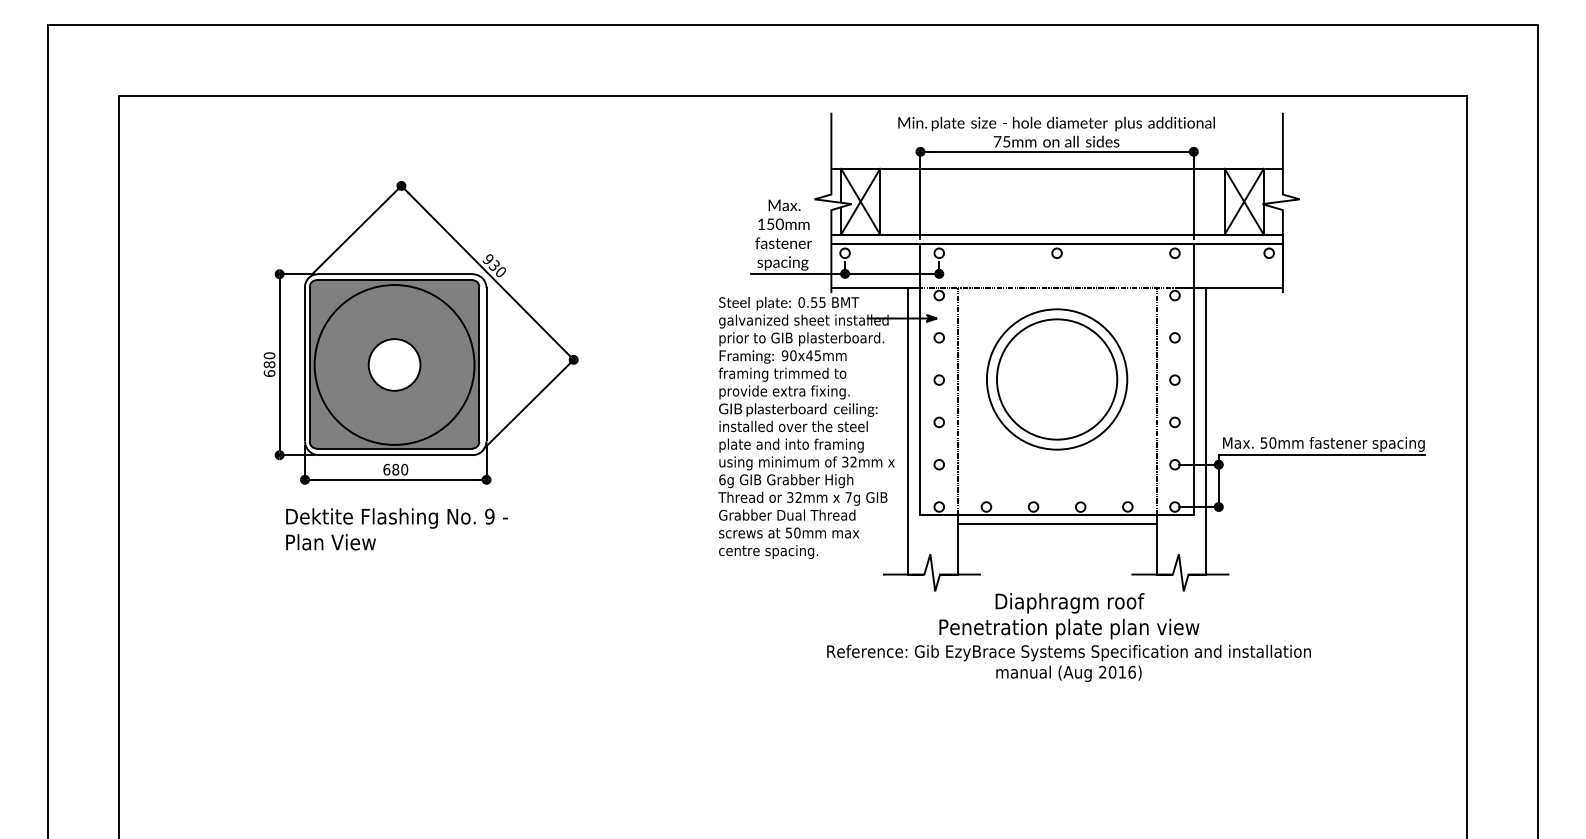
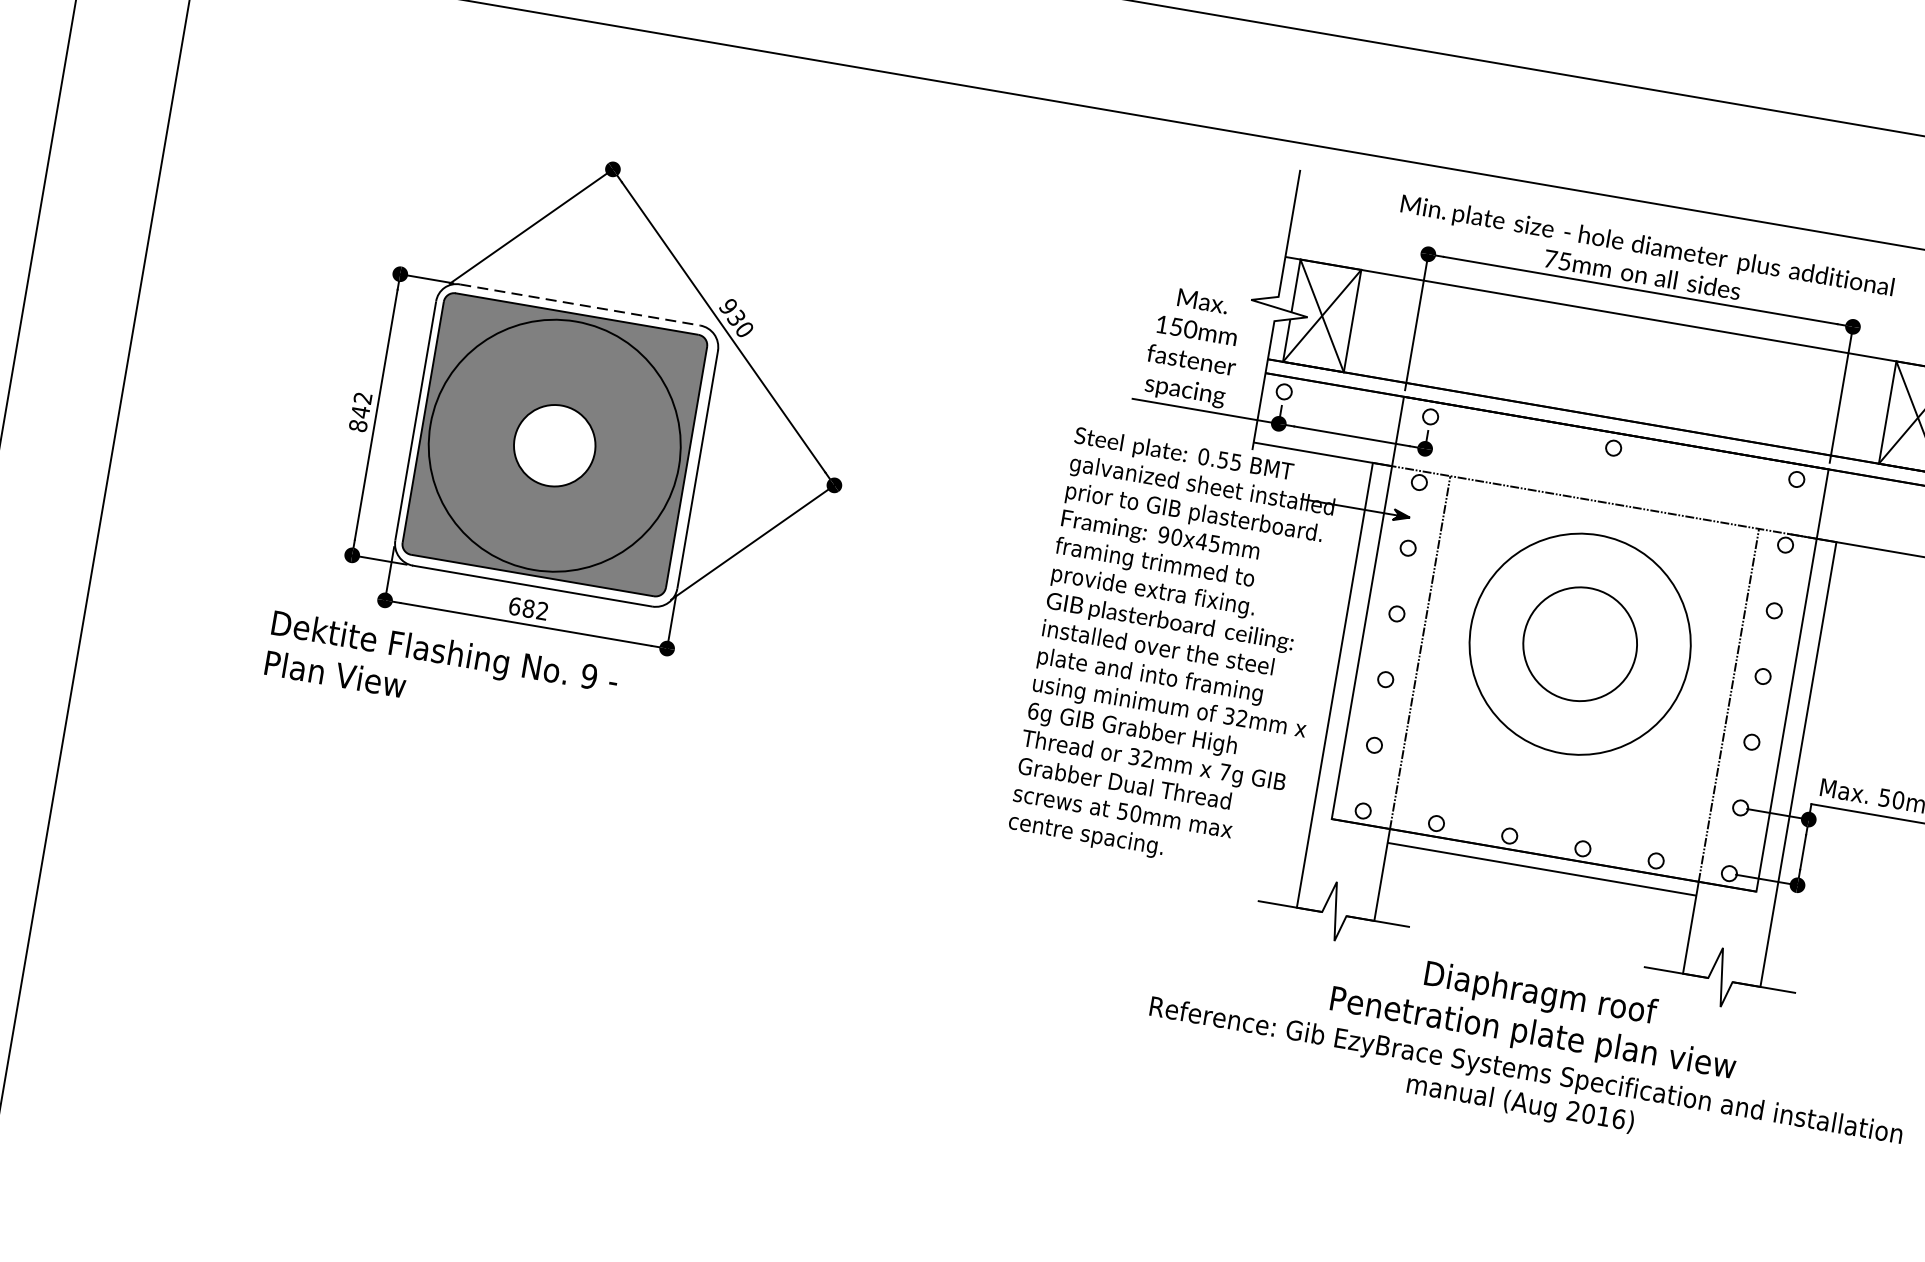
line: (395, 274) -> (580, 305), solid -> dashed
text: (269, 364) -> (360, 411), 680 -> 842
circle: (1056, 379) -> (1579, 644), size x0.6
text: (404, 469) -> (542, 610), 680 -> 682
text: (396, 529) -> (440, 671), moved

